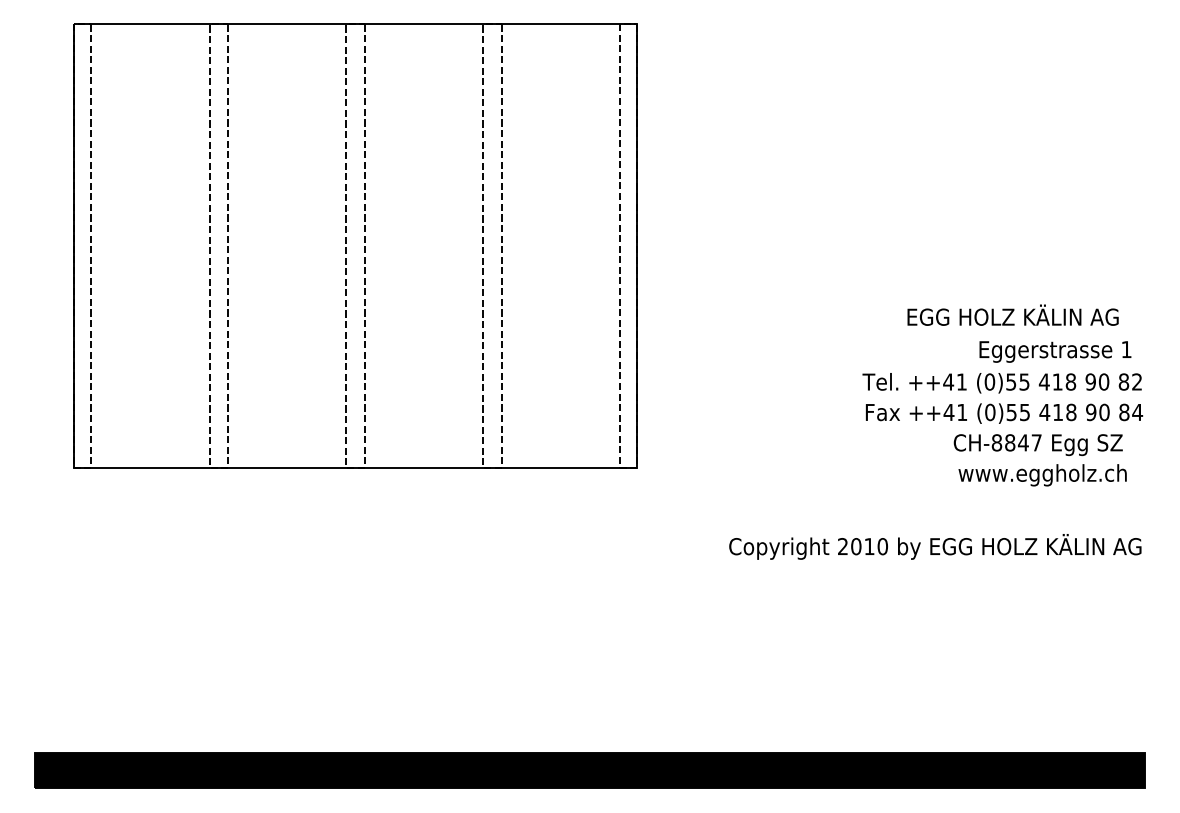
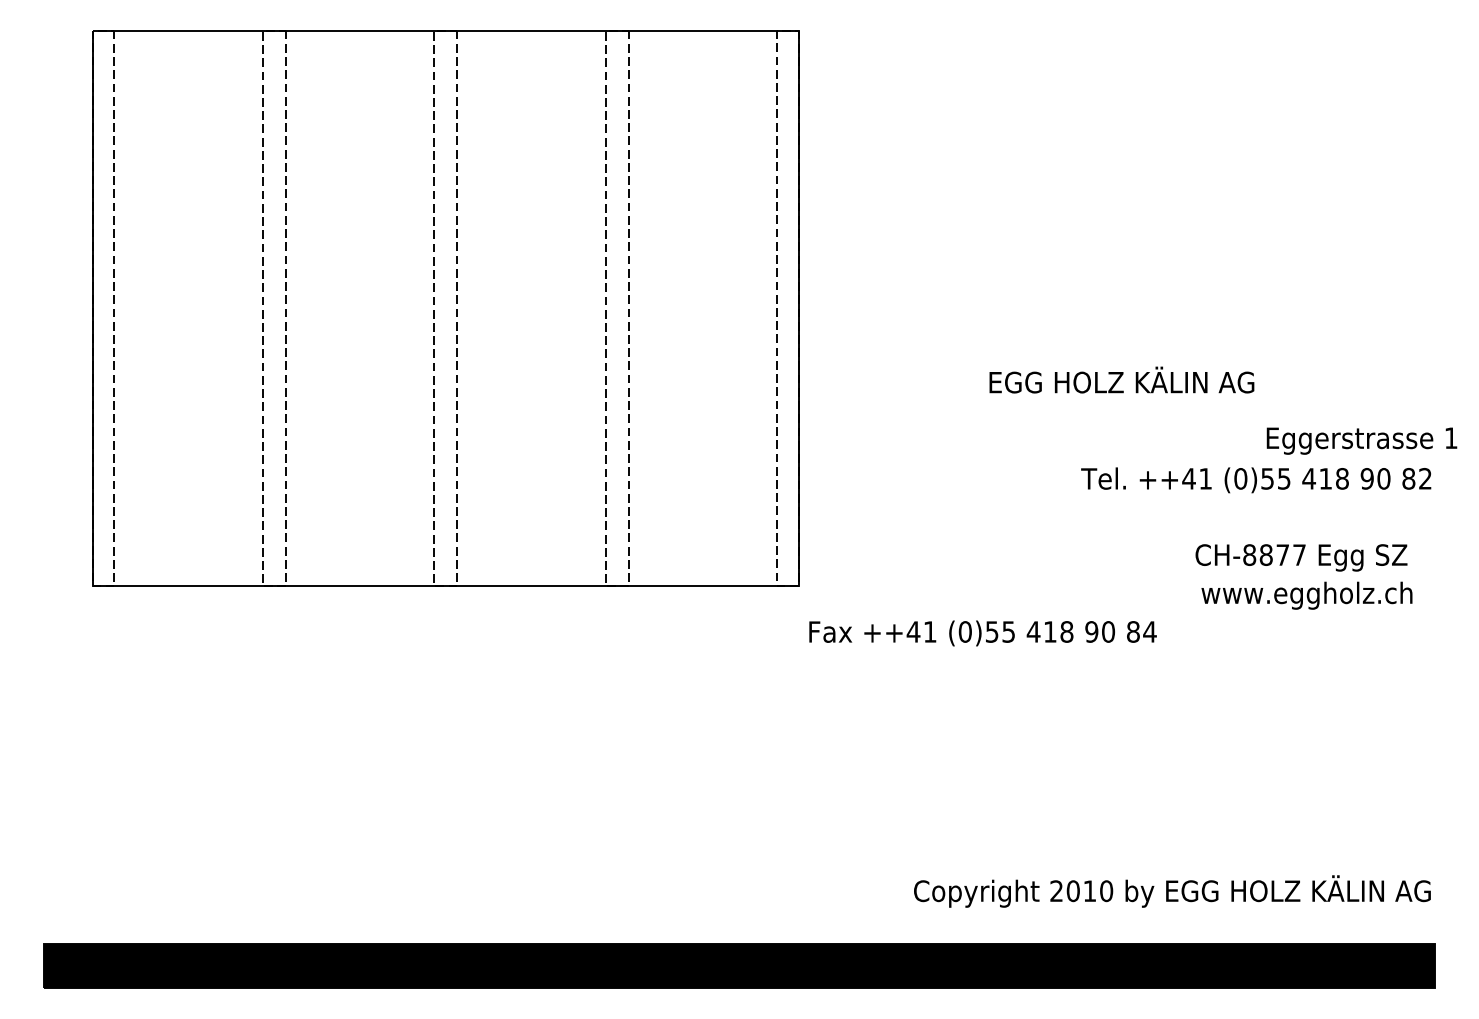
text: (1012, 314) -> (1121, 379), moved
text: (1055, 351) -> (1361, 440), moved
text: (1004, 413) -> (982, 633), moved
text: (1023, 442) -> (1282, 554), CH-8847 -> CH-8877
text: (935, 546) -> (1172, 891), moved

